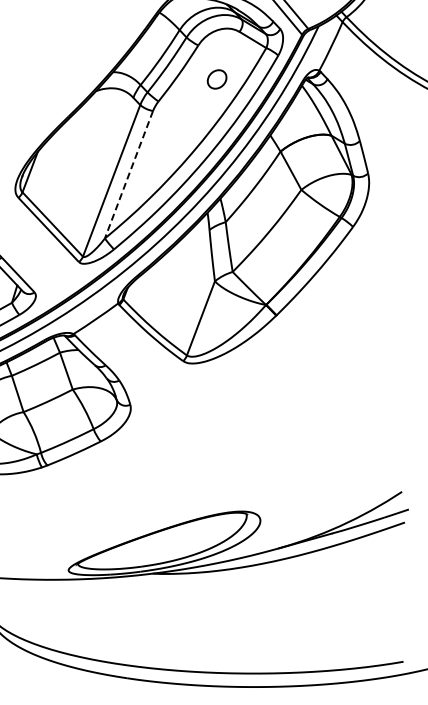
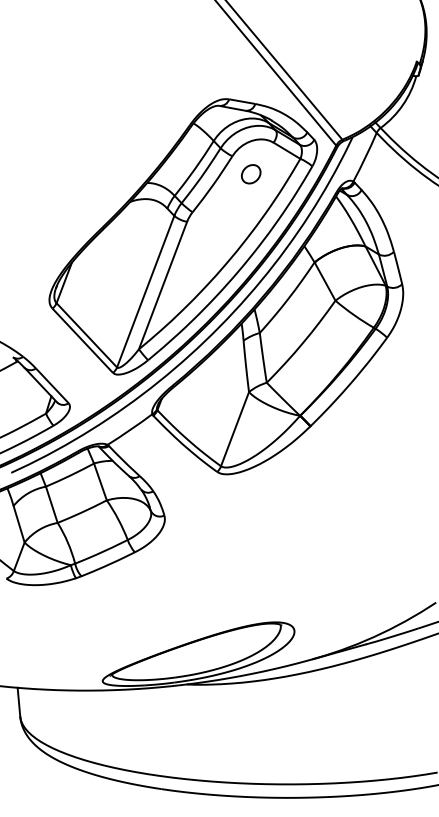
part: (217, 79) -> (251, 174), moved
line: (128, 175) -> (162, 286), dashed -> solid

